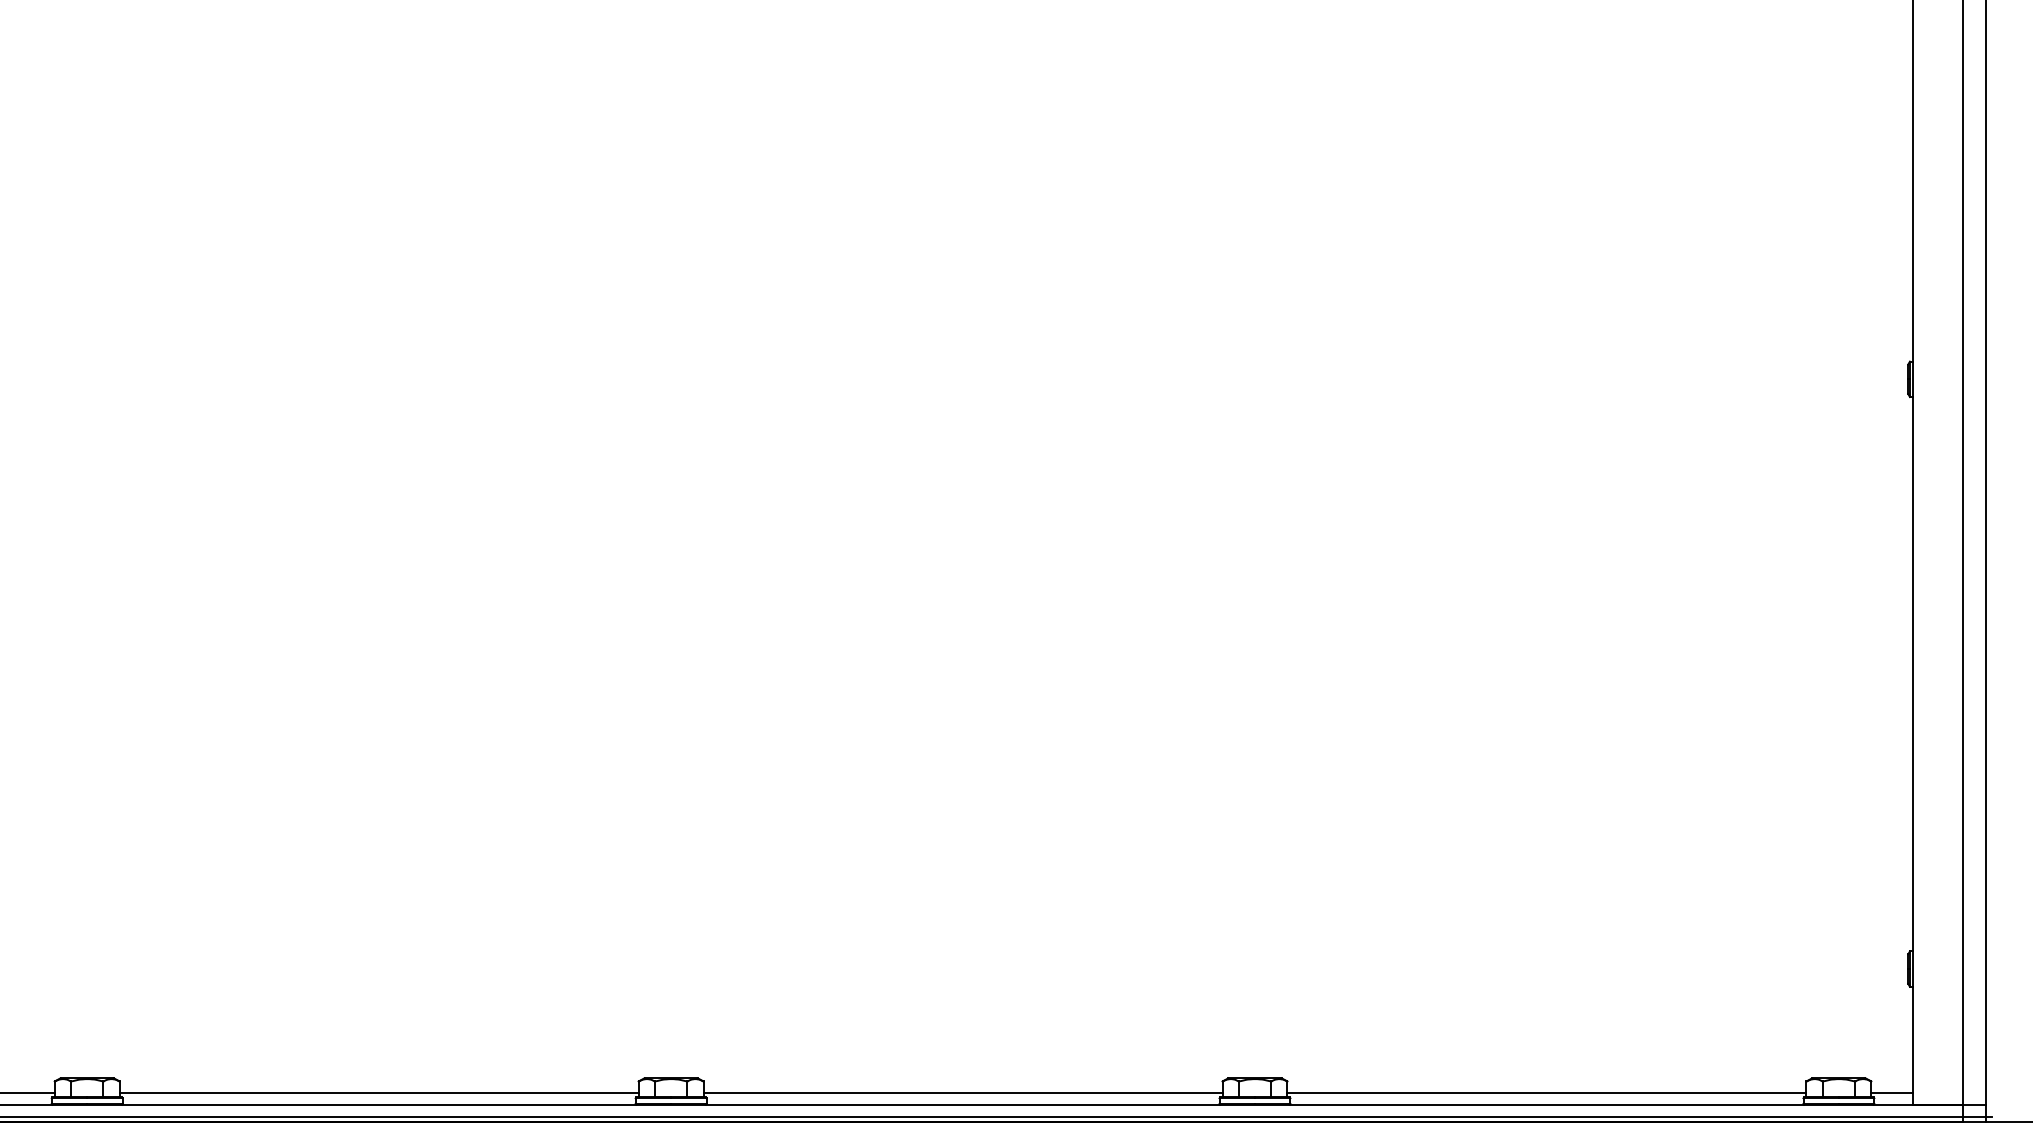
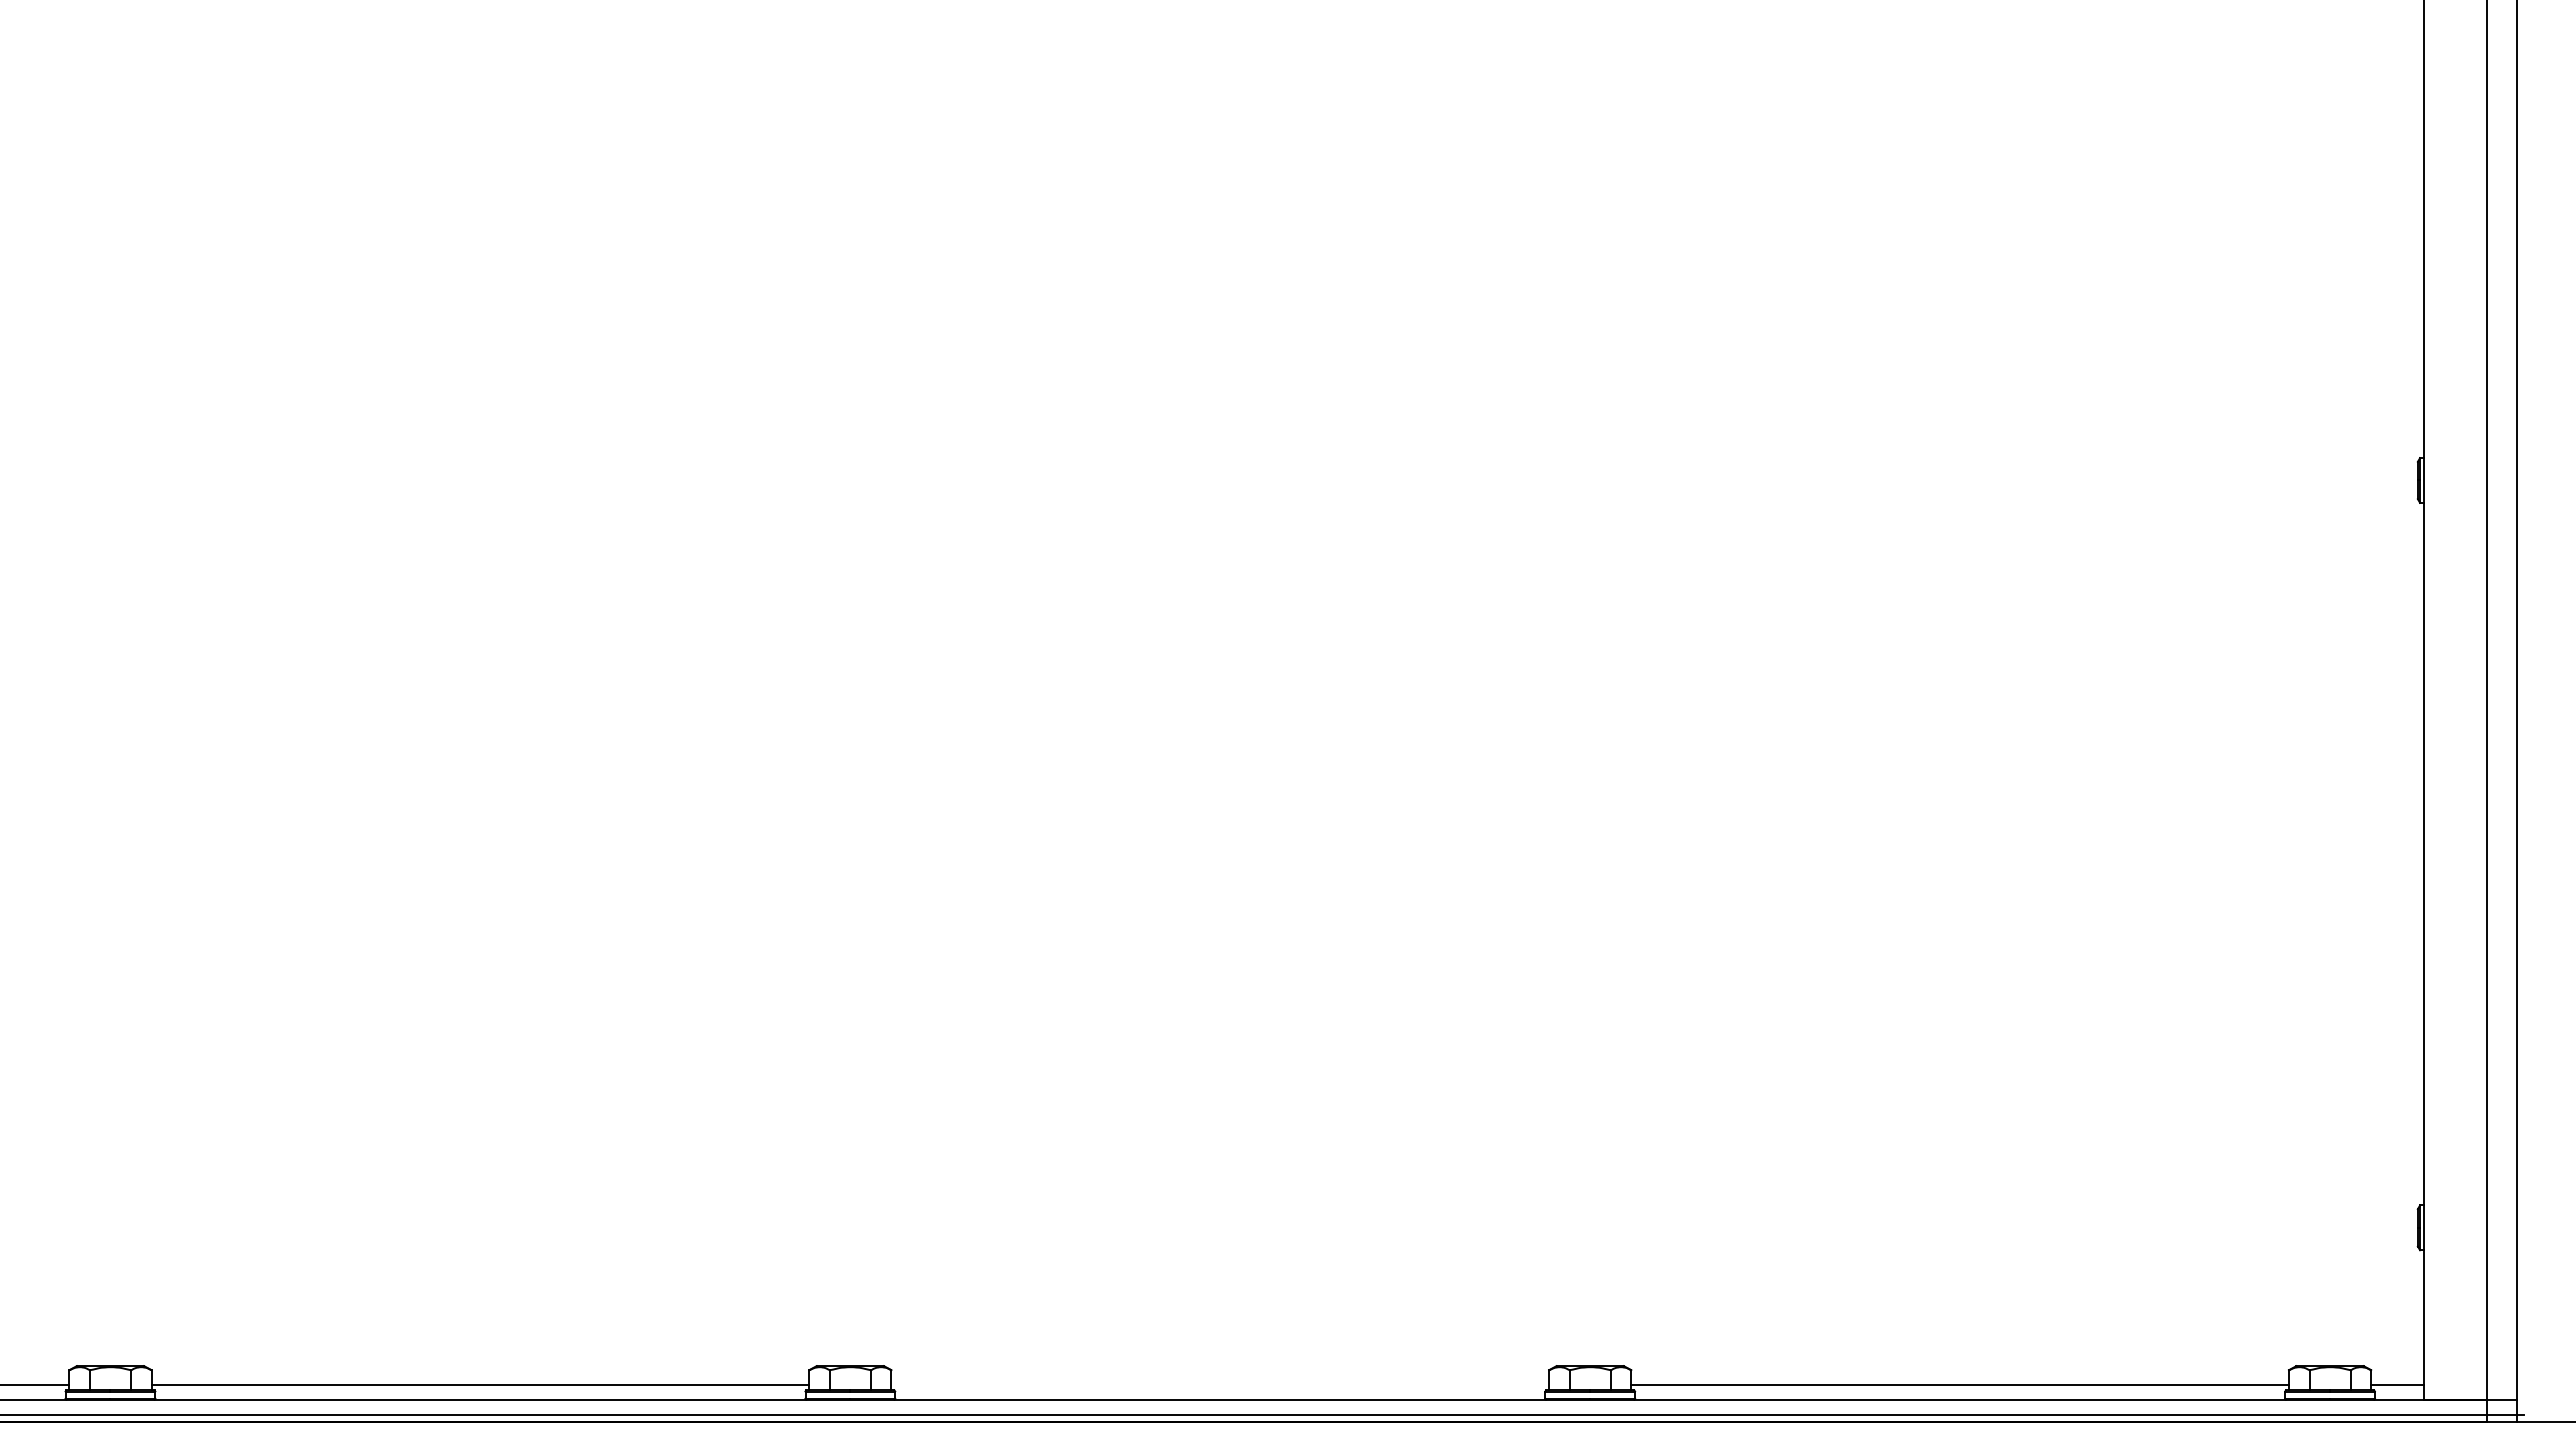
line: (963, 1092) -> (1220, 1384), removed

